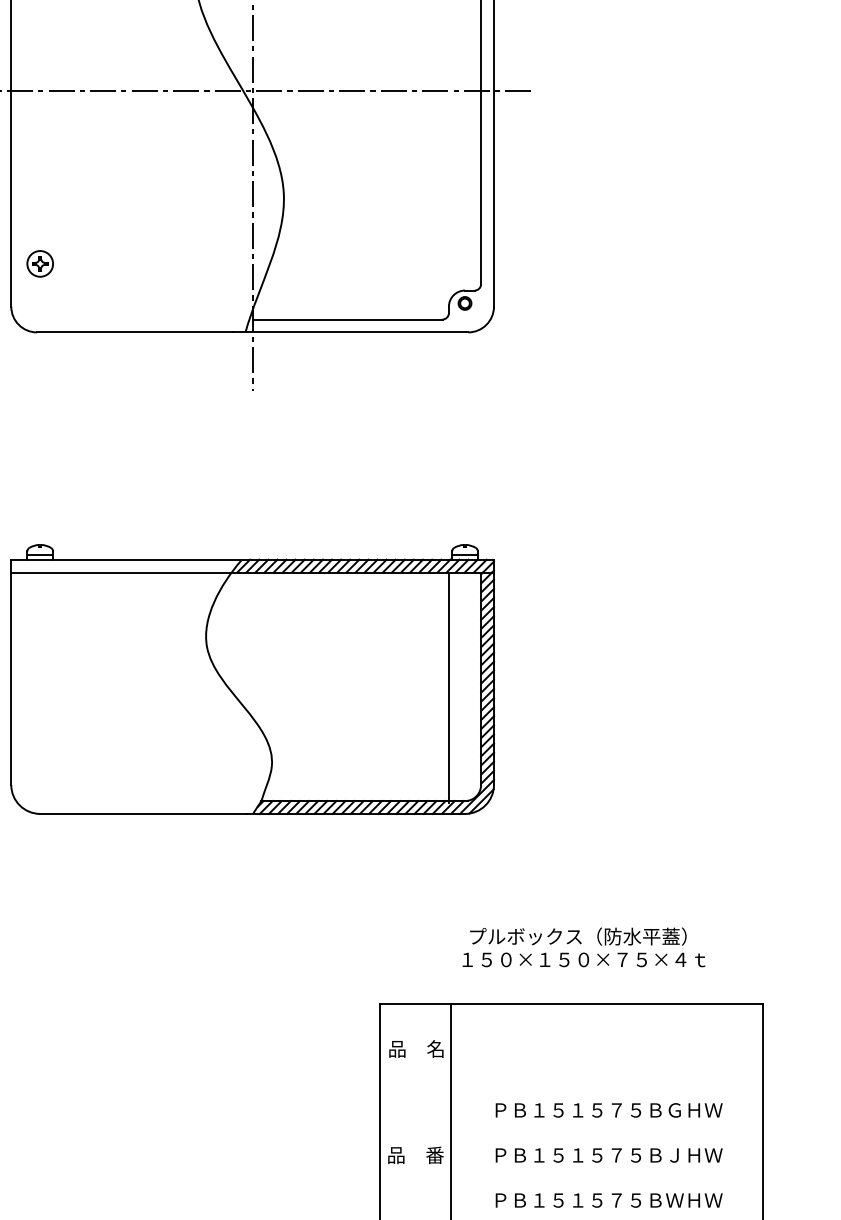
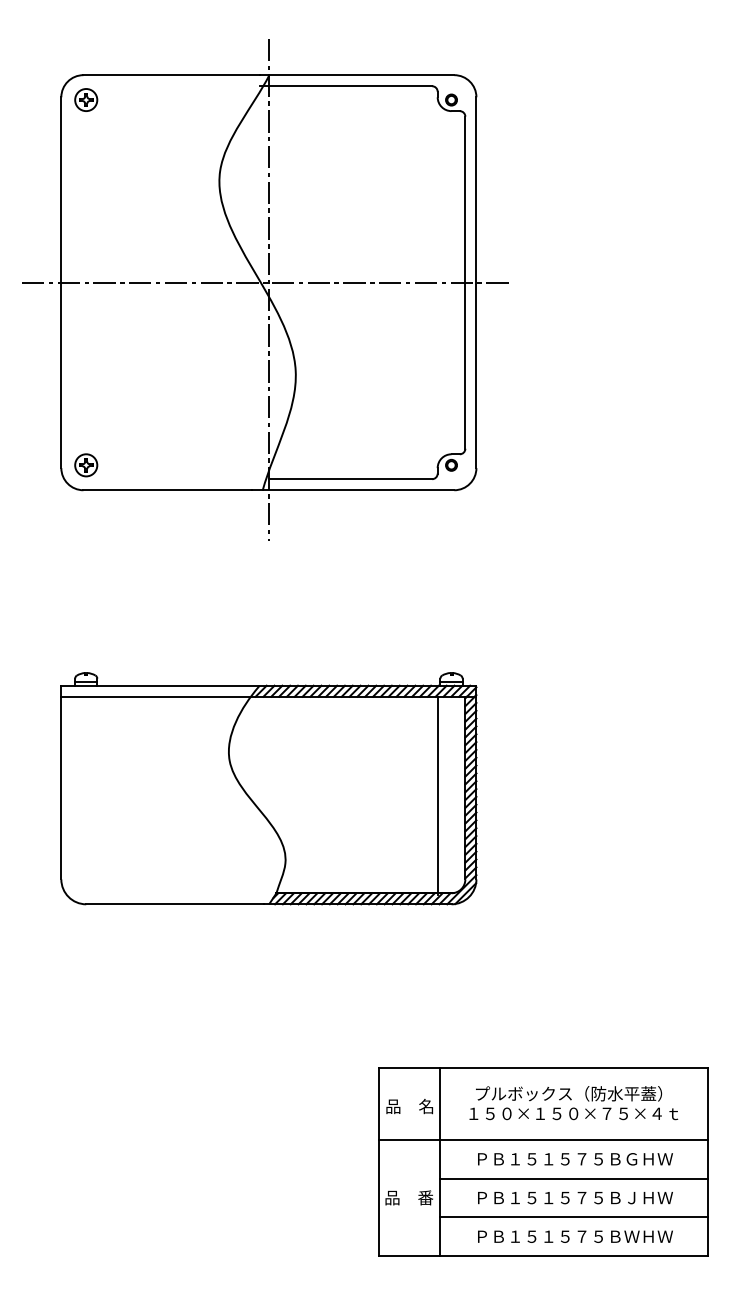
part: (40, 264) -> (86, 465), moved
text: (583, 947) -> (573, 1103), moved
line: (570, 1087) -> (542, 1139), added
line: (606, 1132) -> (573, 1178), added
line: (606, 1178) -> (573, 1217), added

